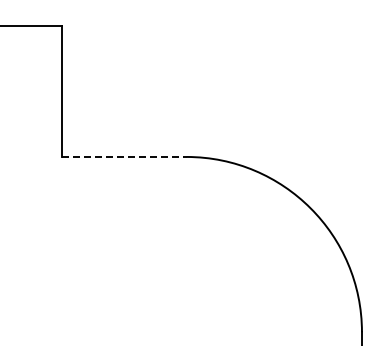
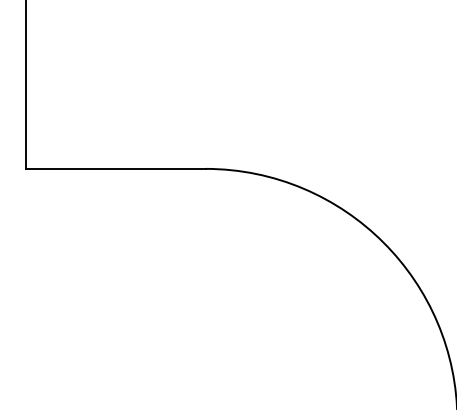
line: (124, 156) -> (116, 168), dashed -> solid

